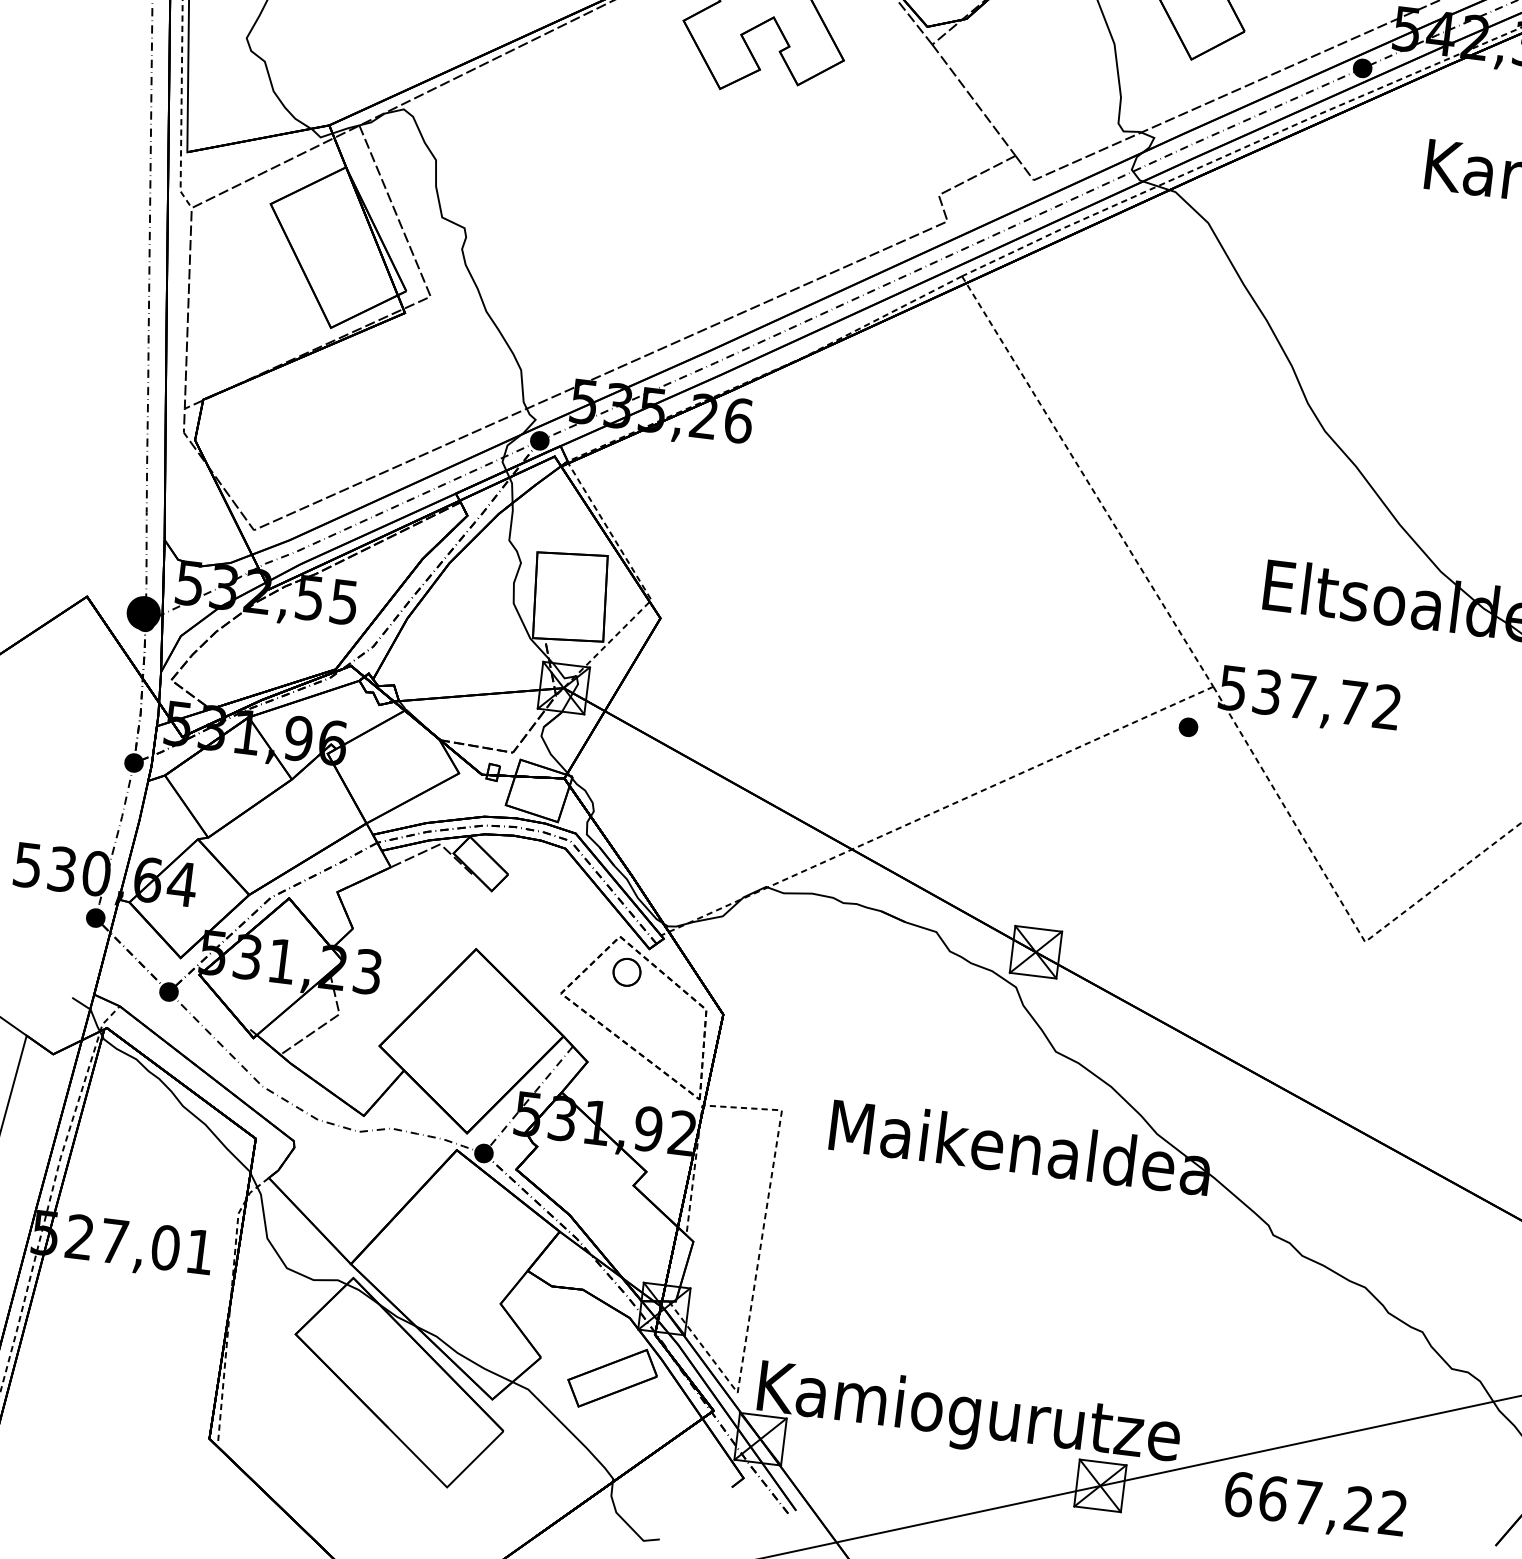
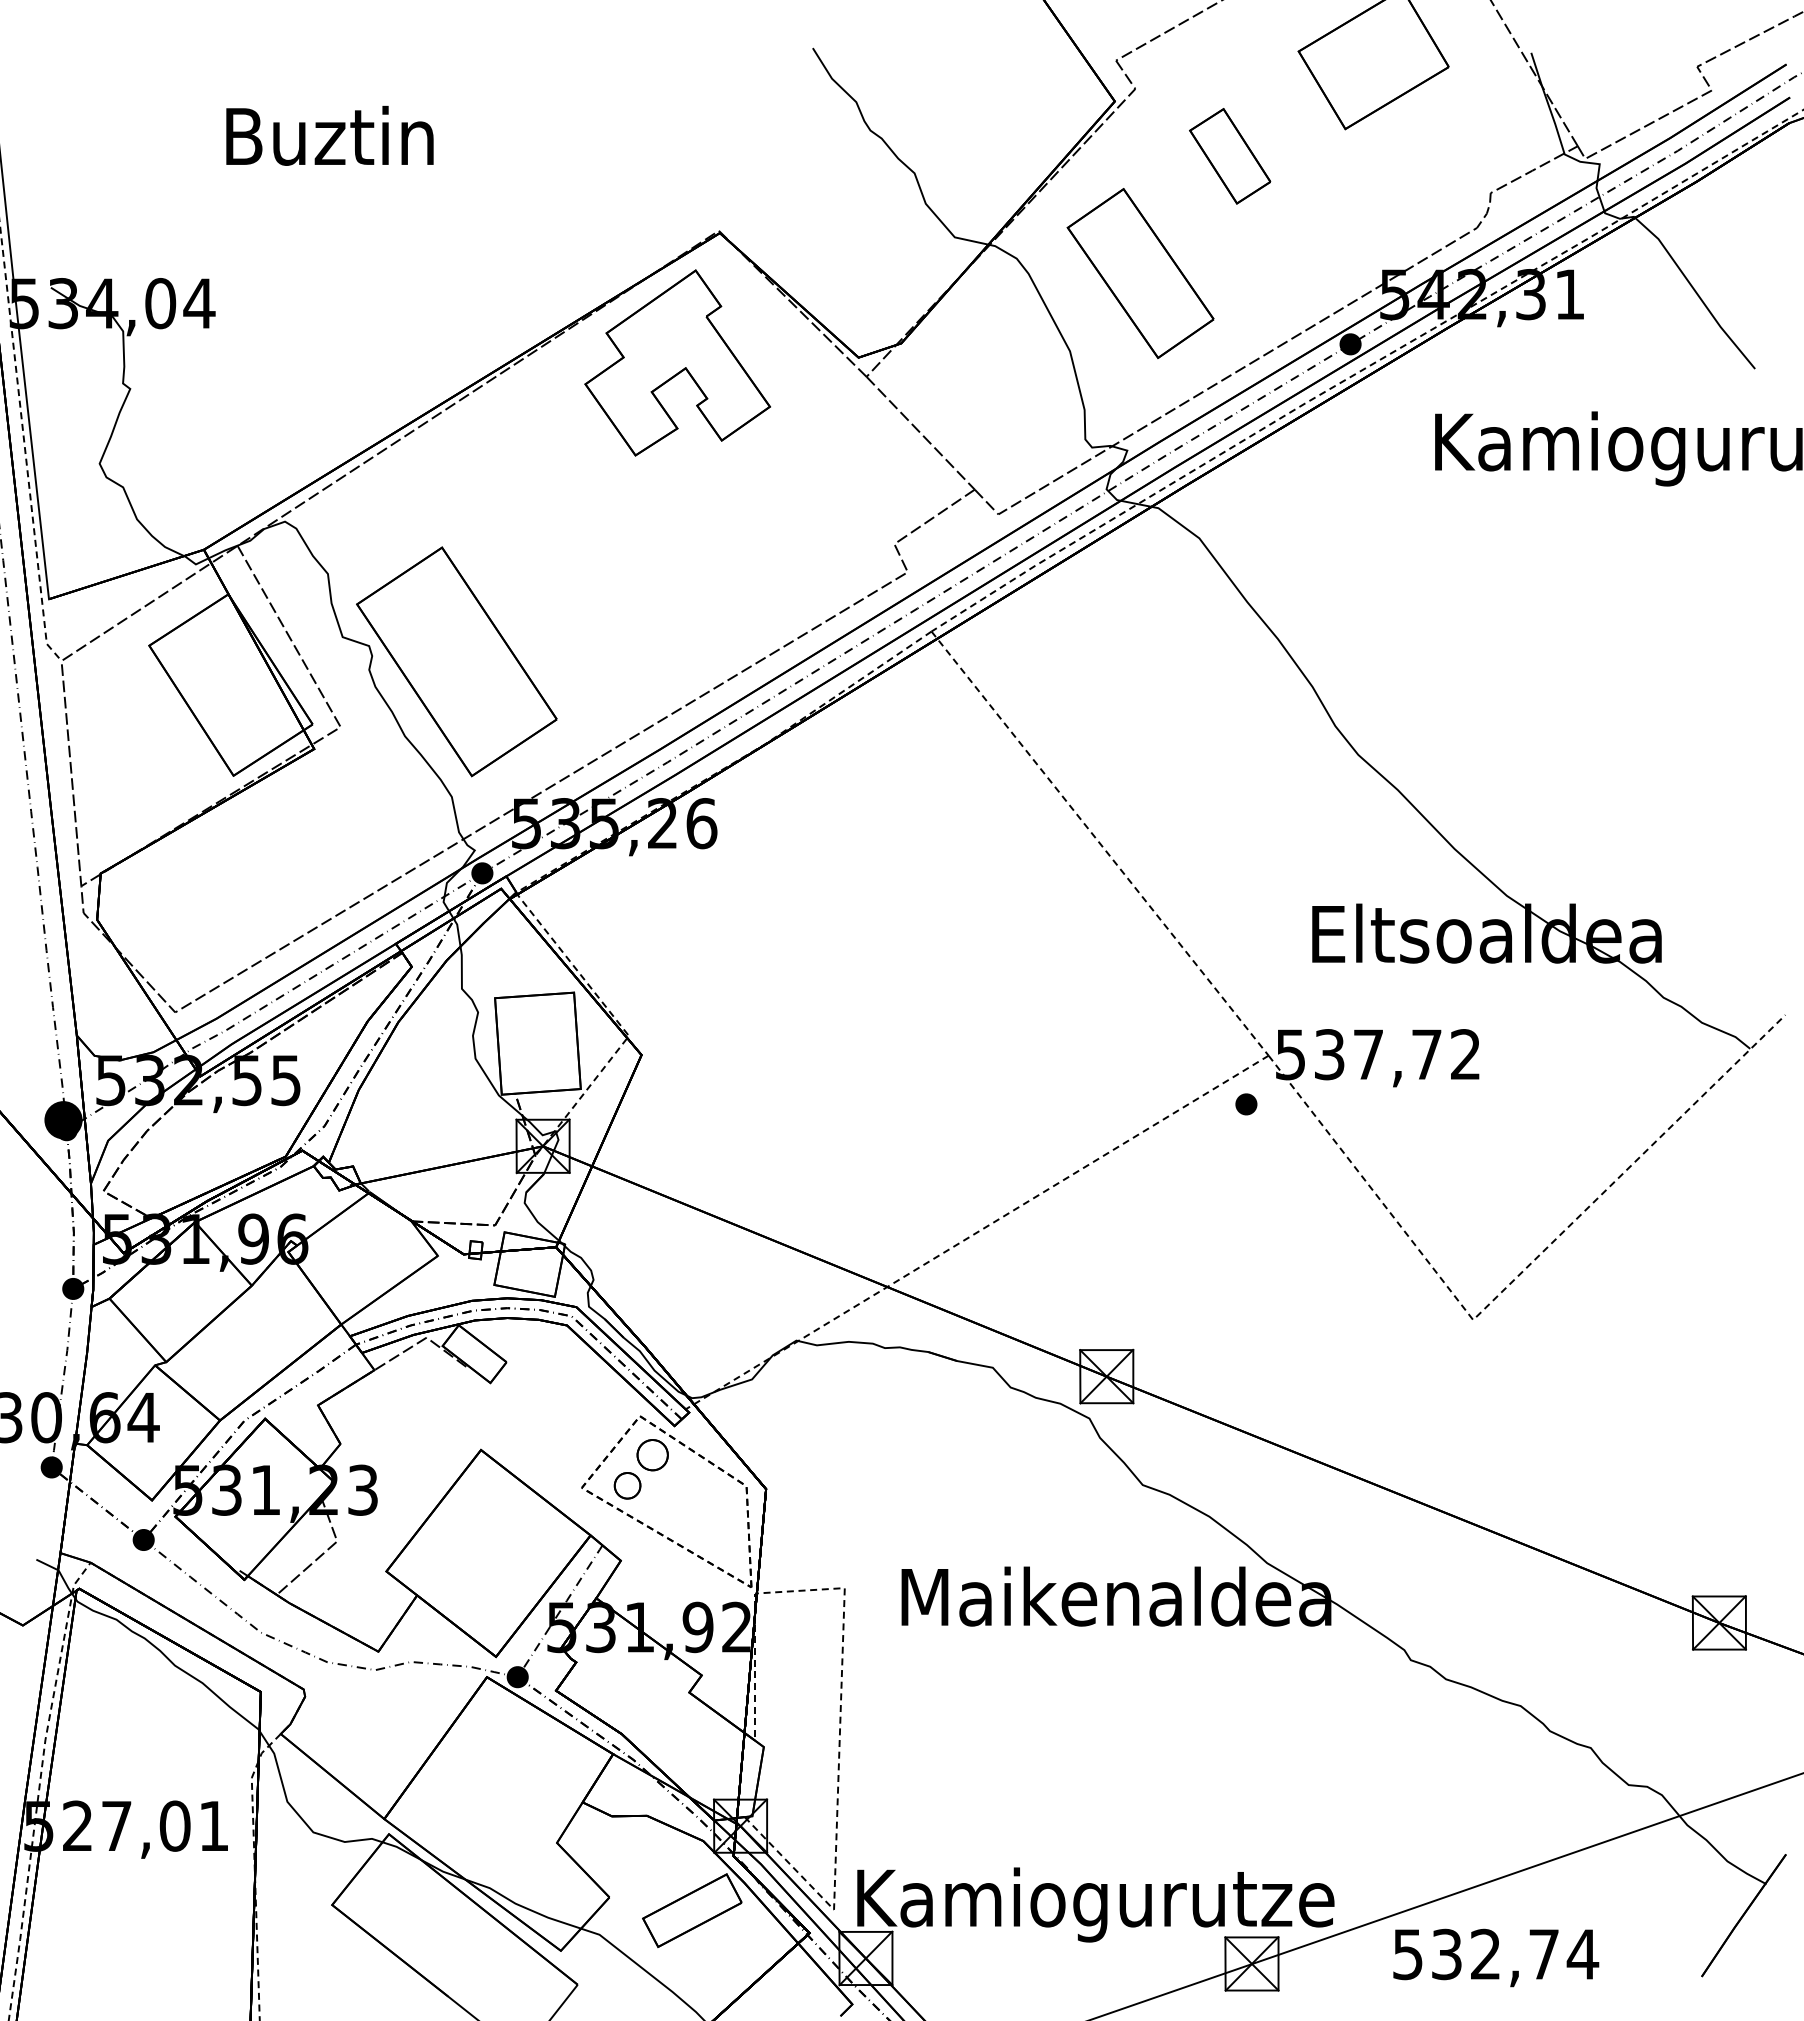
part: (539, 251) -> (456, 661), added
part: (601, 996) -> (627, 1485), added
text: (1316, 1503) -> (1496, 1954), 667,22 -> 532,74

